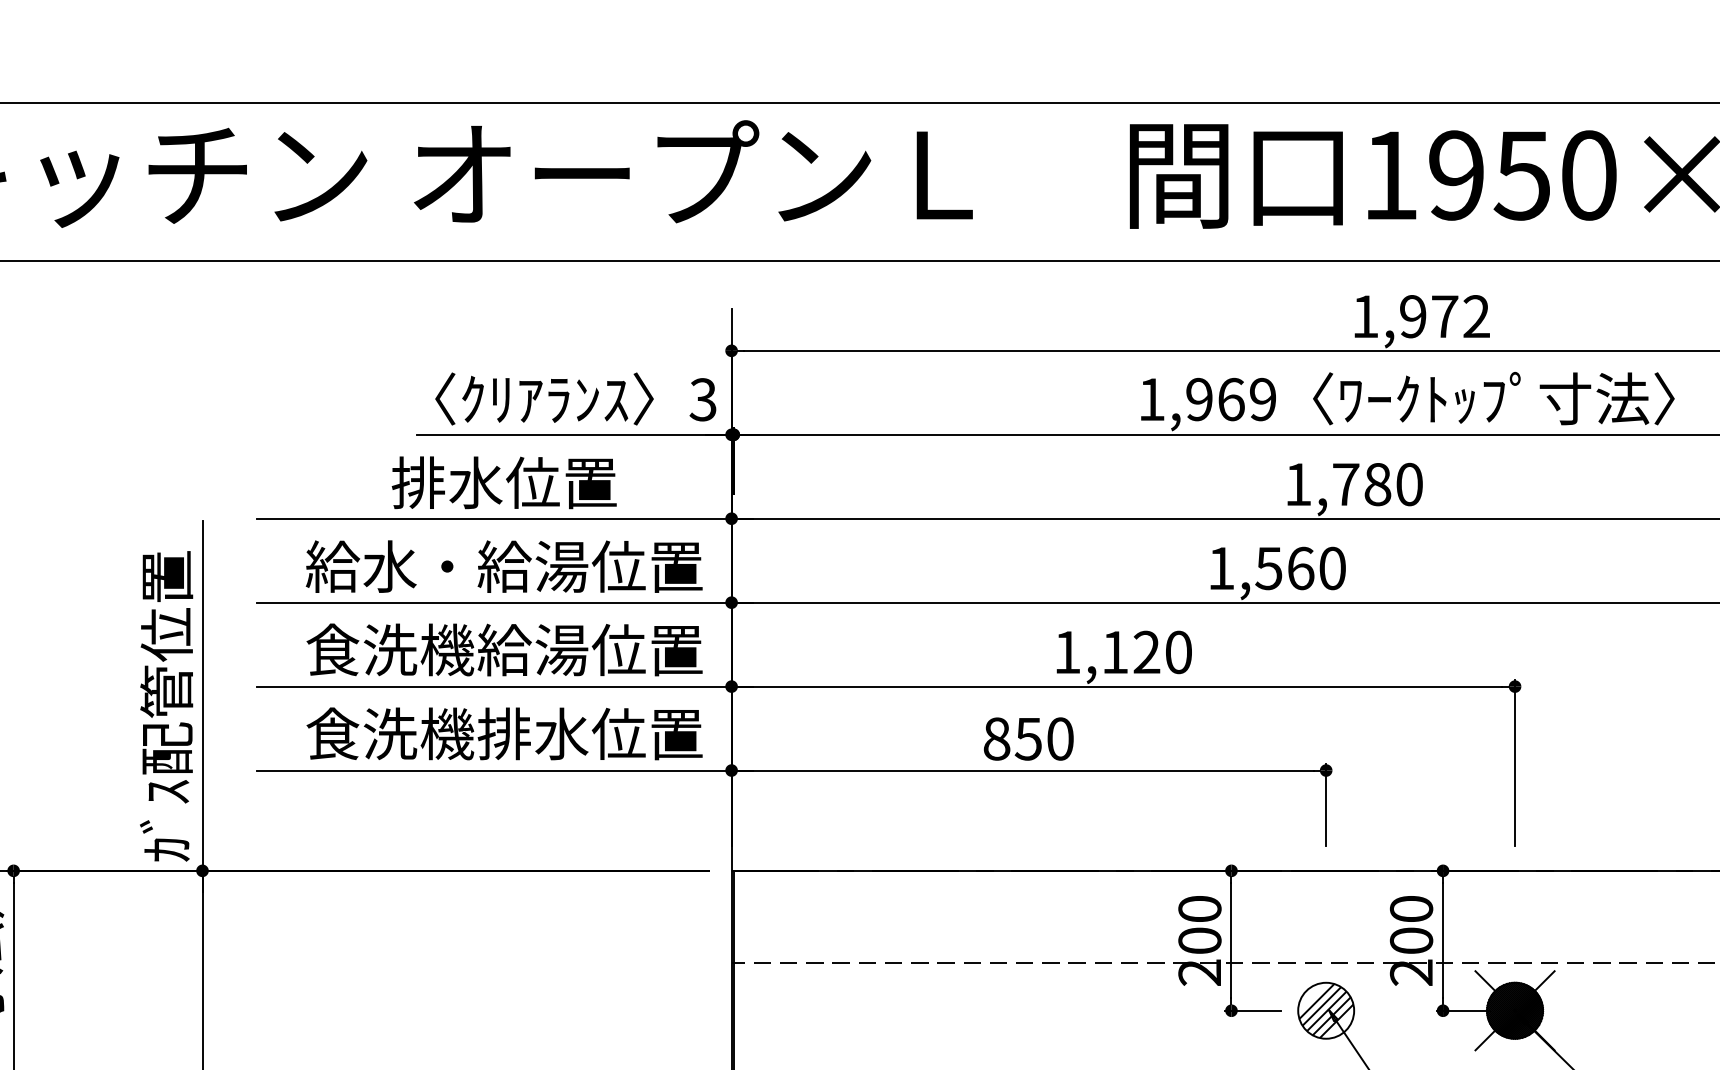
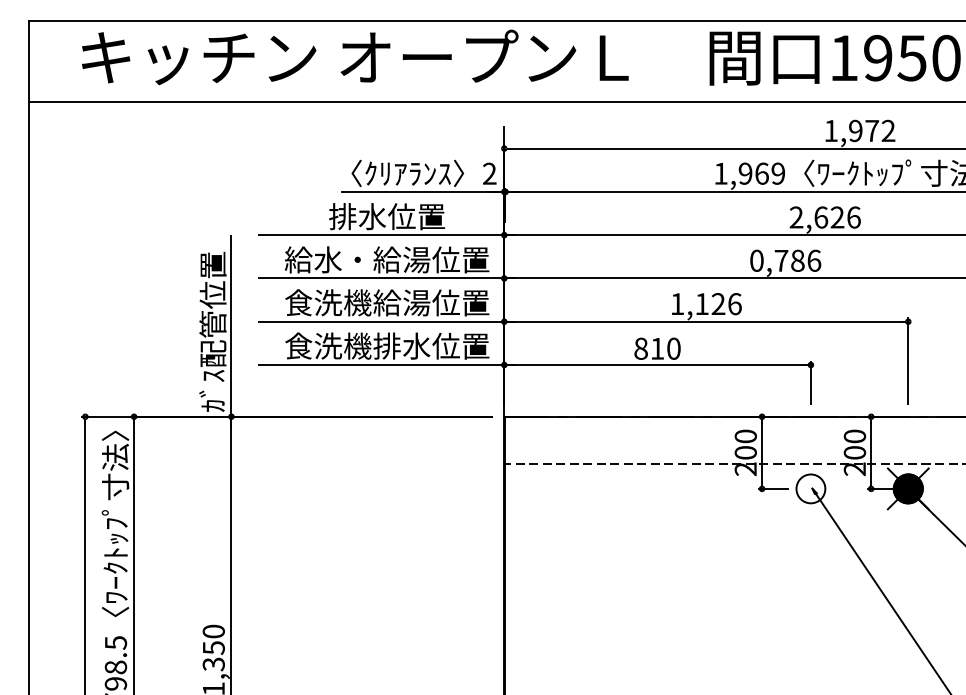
text: (702, 399) -> (489, 173), 3 -> 2
text: (1352, 484) -> (824, 217), 1,780 -> 2,626
text: (1276, 567) -> (785, 260), 1,560 -> 0,786
text: (1177, 653) -> (734, 304), 1,120 -> 1,126
text: (1028, 738) -> (657, 348), 850 -> 810
hatch: (1325, 1009) -> (810, 488), removed

